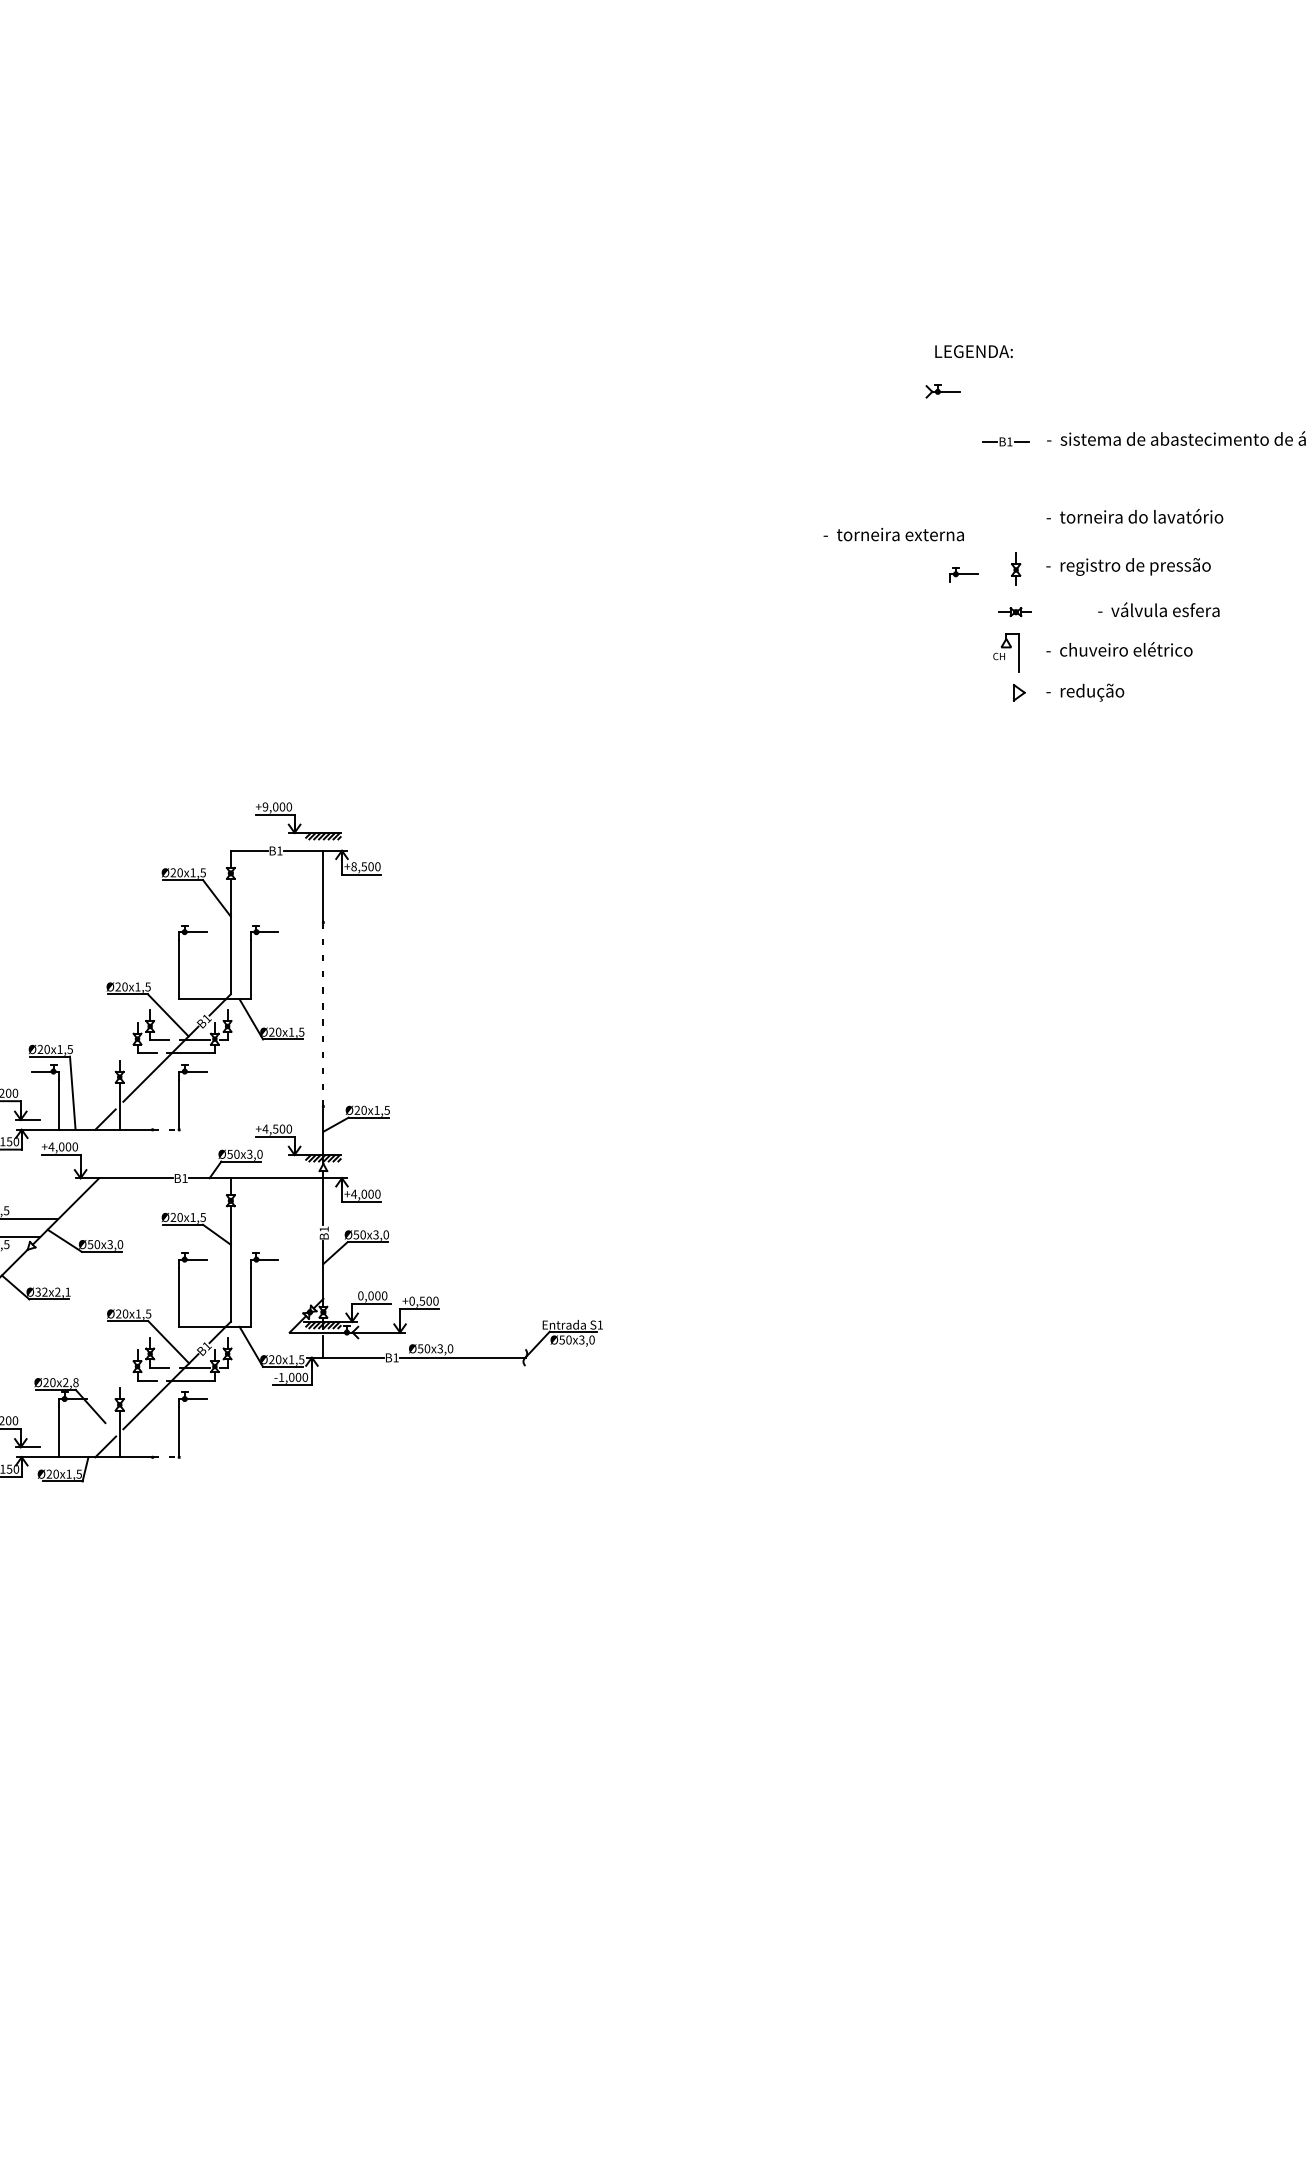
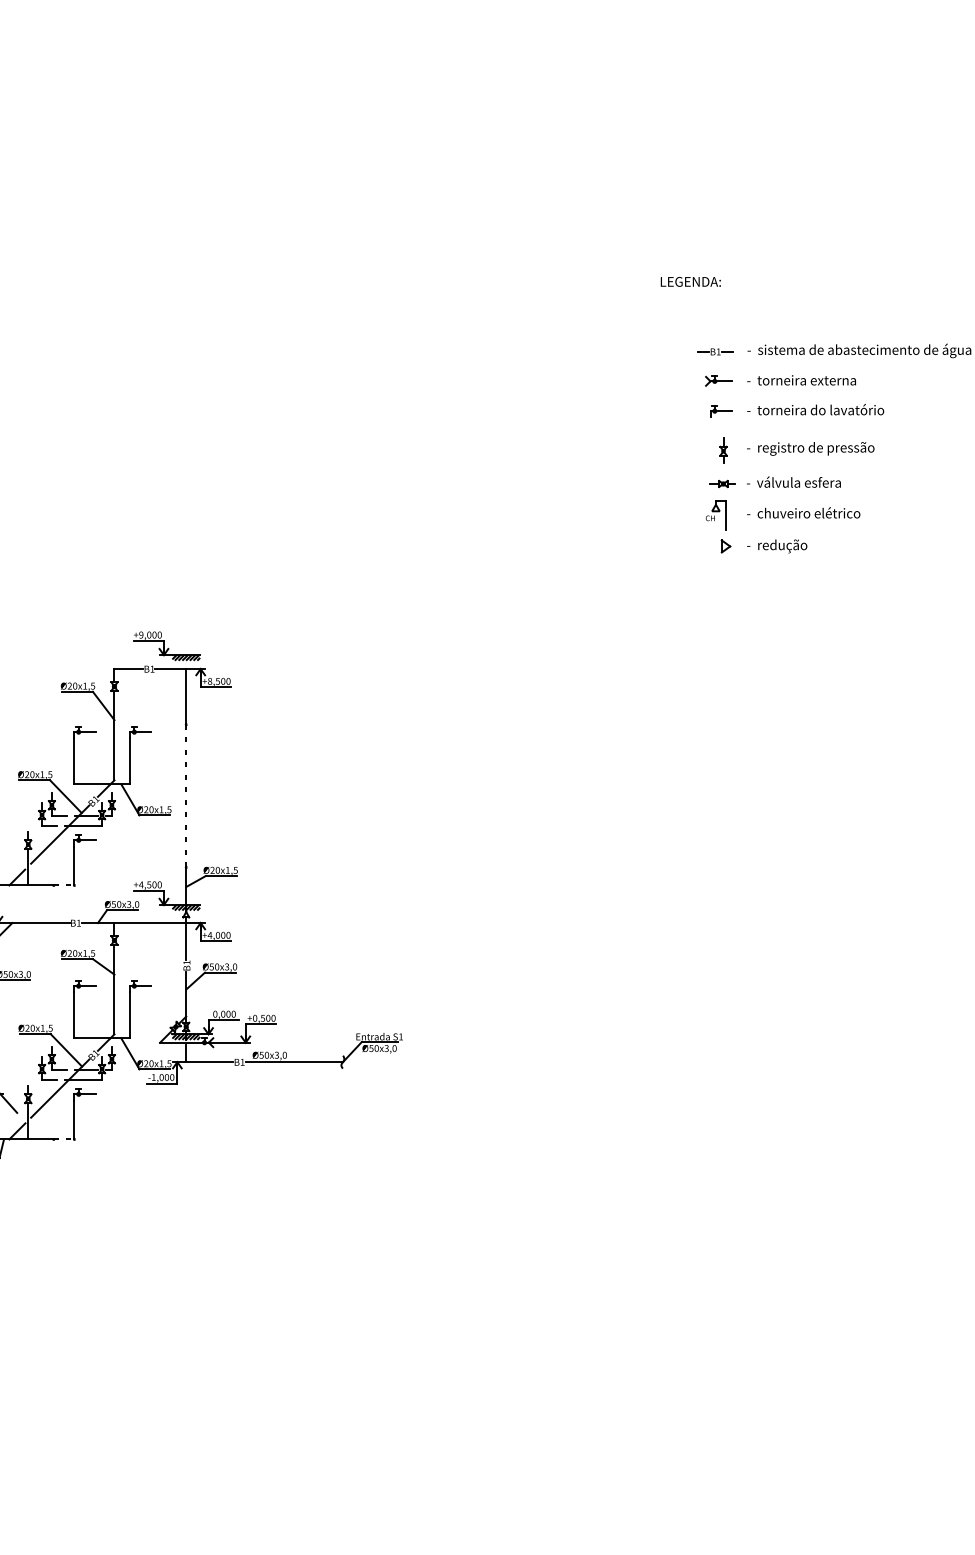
part: (942, 391) -> (718, 381), moved
text: (893, 534) -> (801, 380), moved
part: (963, 574) -> (720, 411), moved
text: (1158, 609) -> (793, 481), moved

